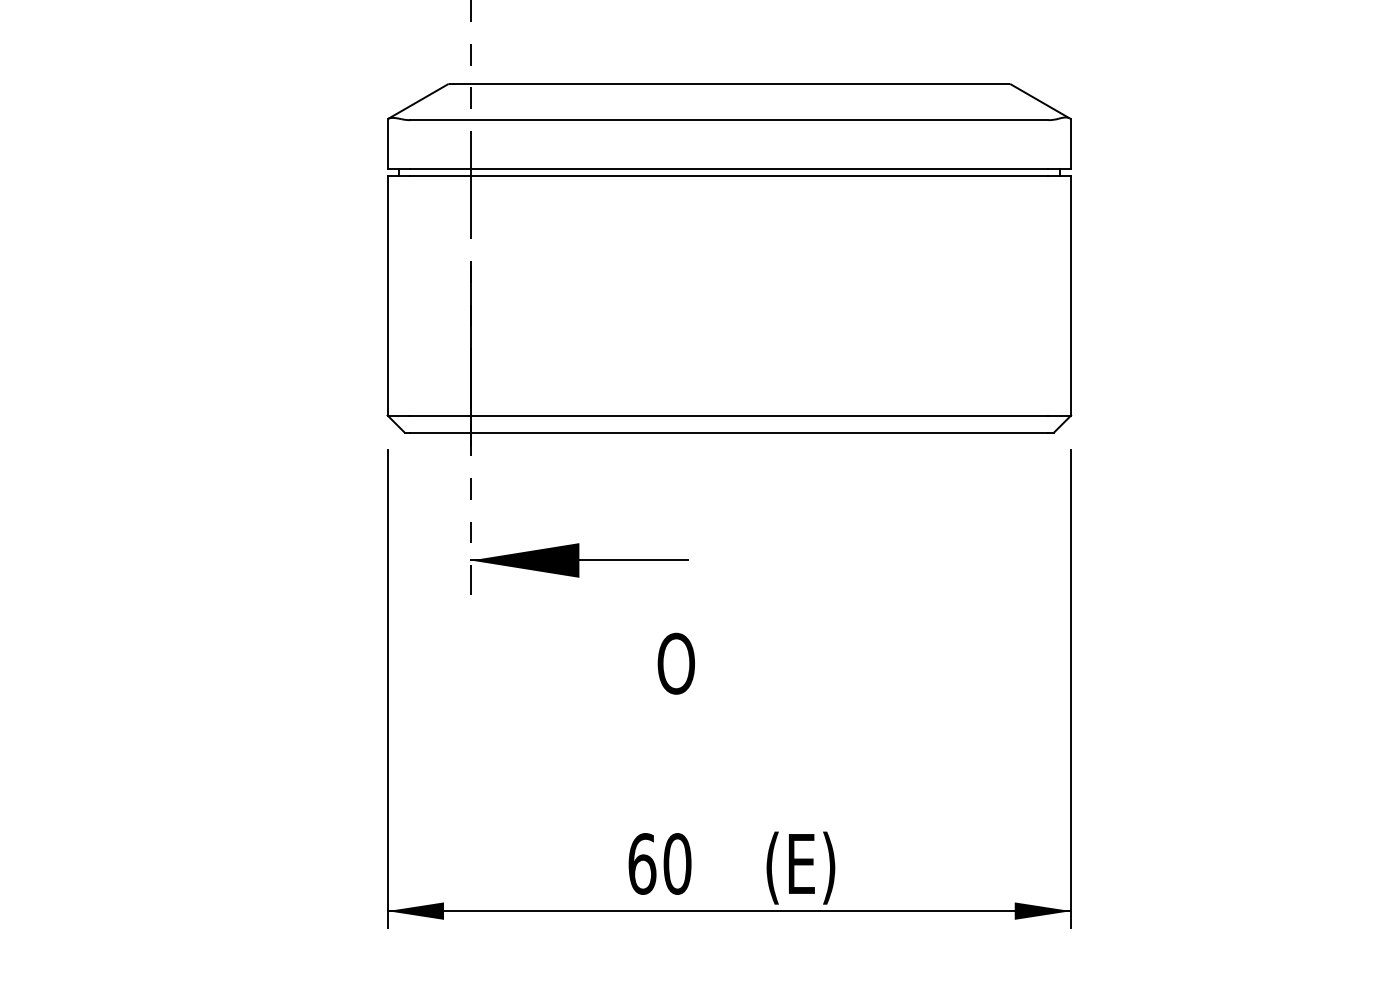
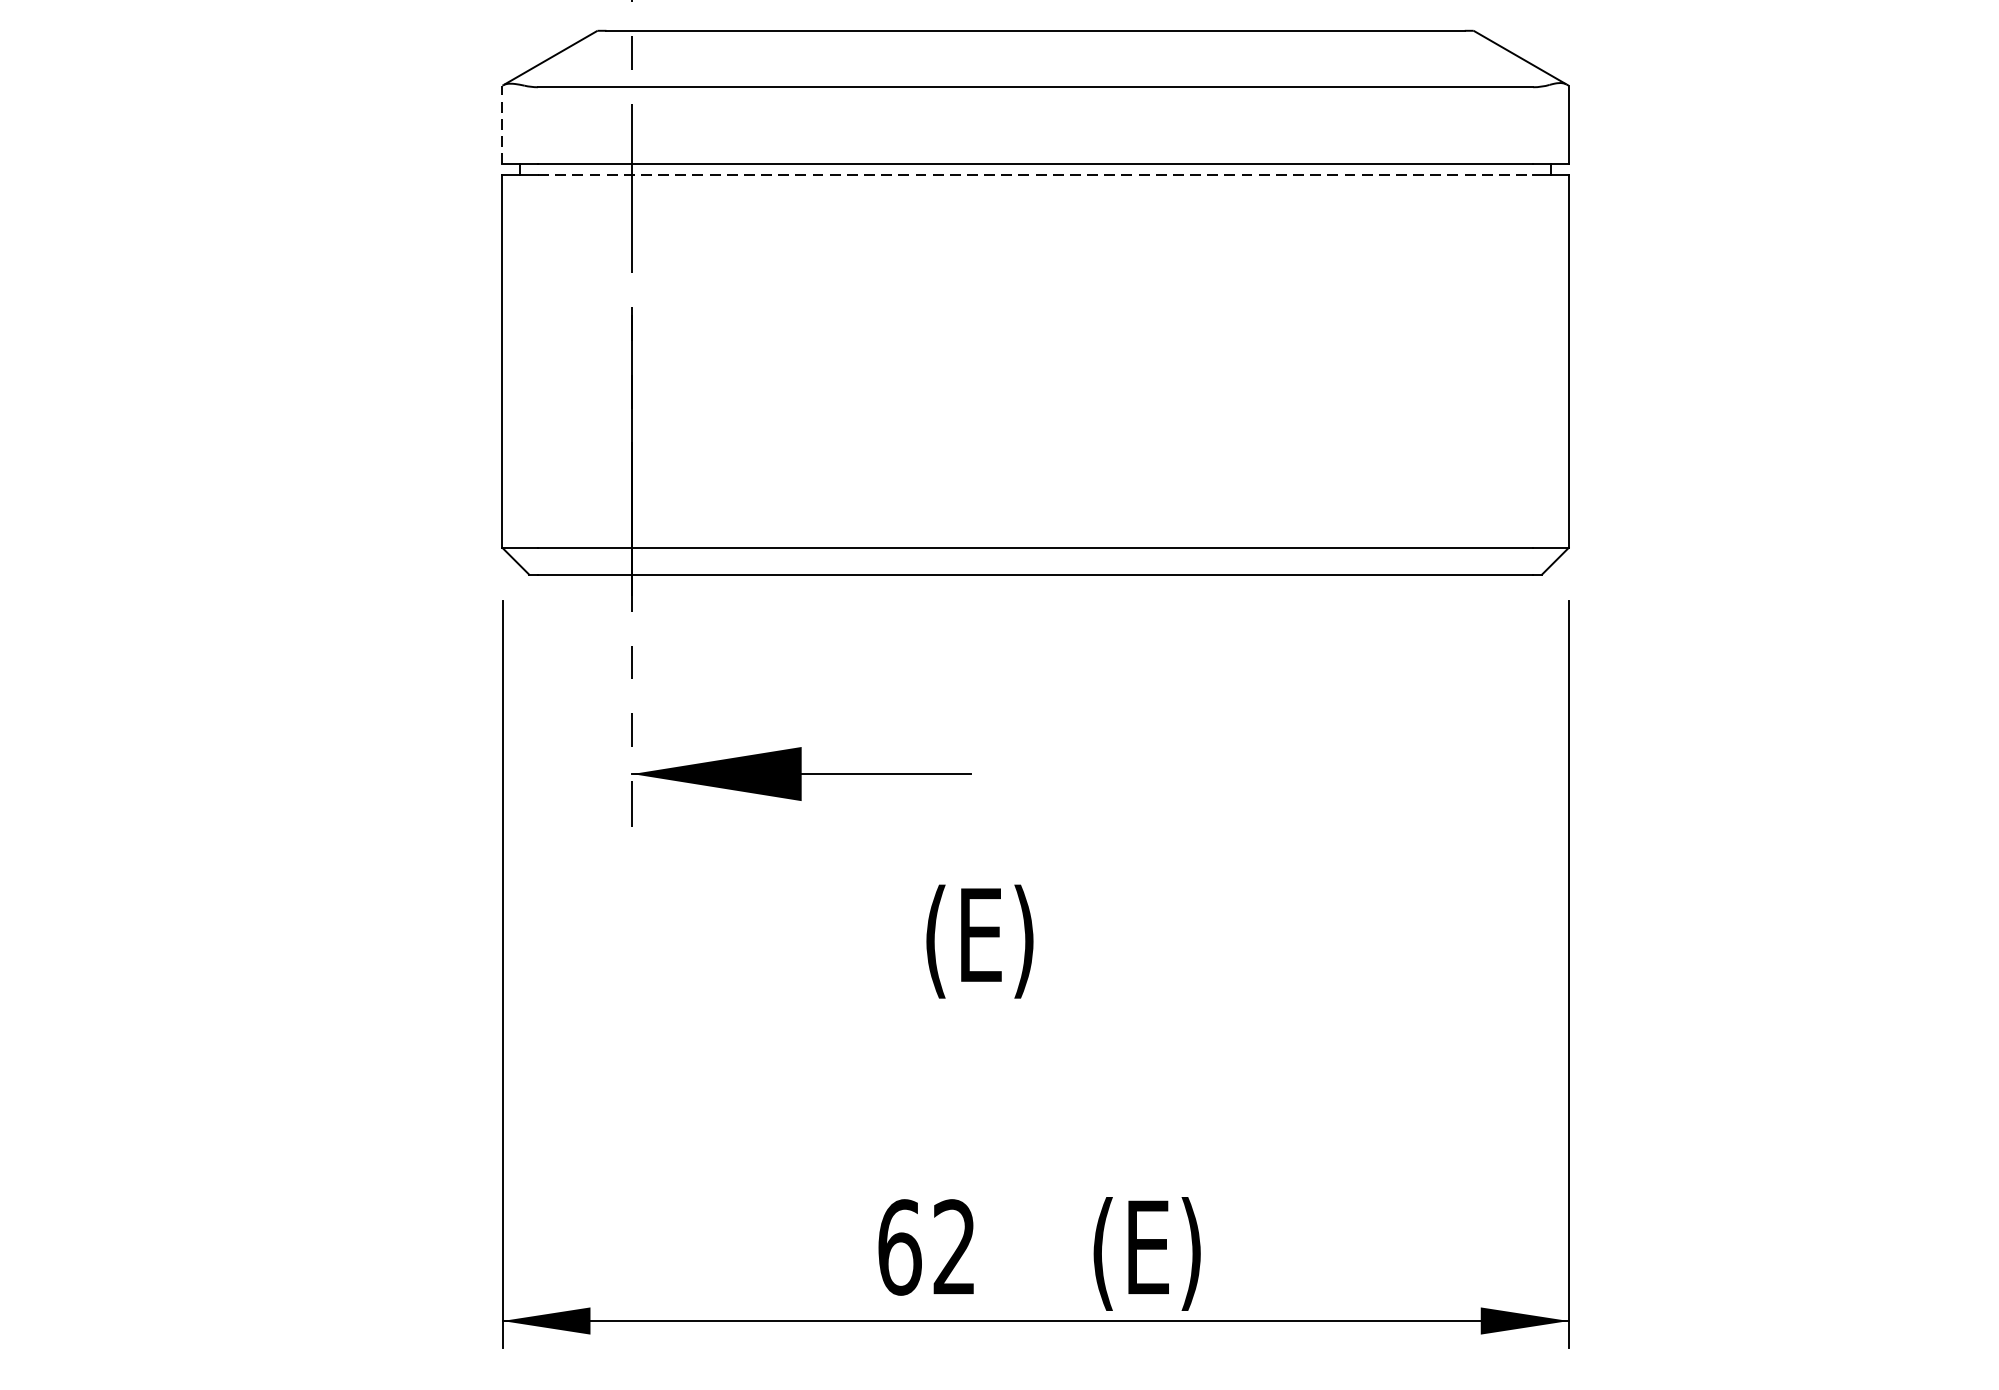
line: (387, 143) -> (502, 123), solid -> dashed
line: (729, 176) -> (1035, 175), solid -> dashed
text: (692, 667) -> (978, 940), O -> (E)
text: (677, 863) -> (954, 1246), 60 -> 62

